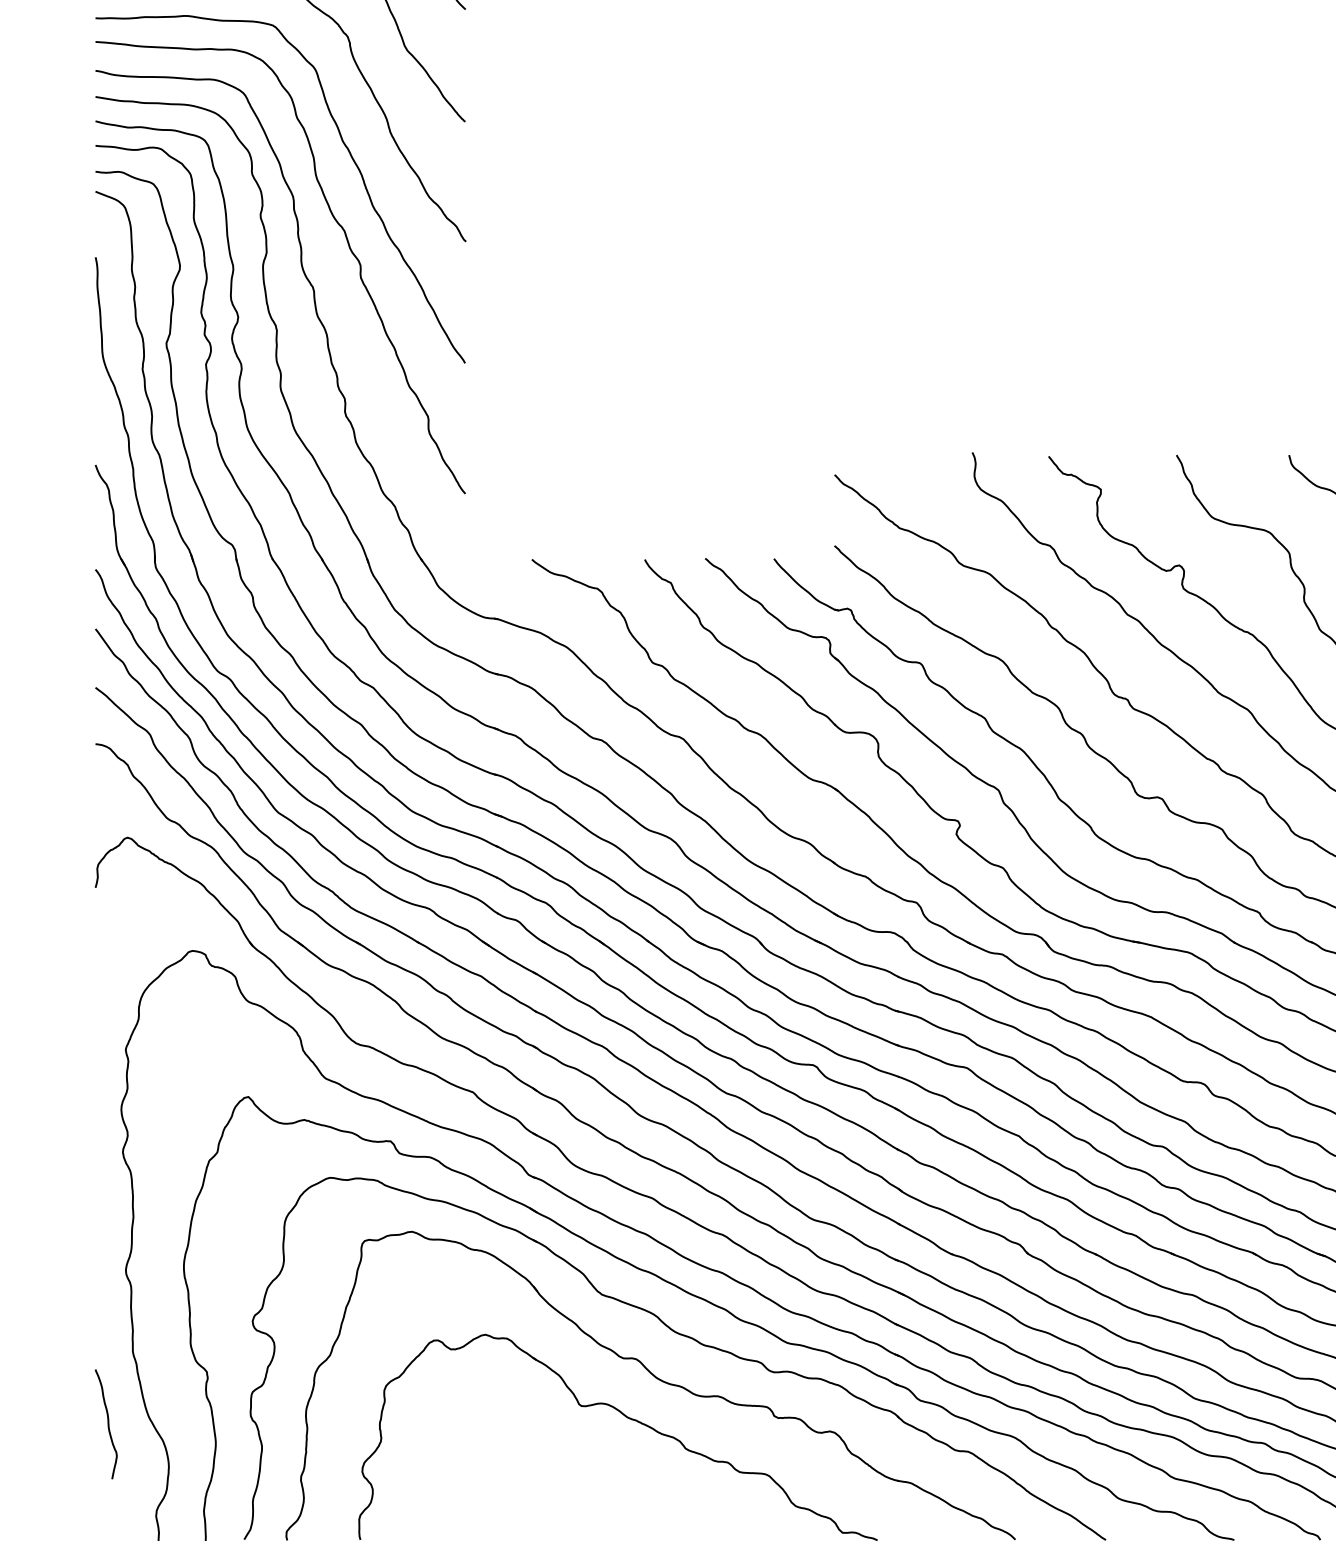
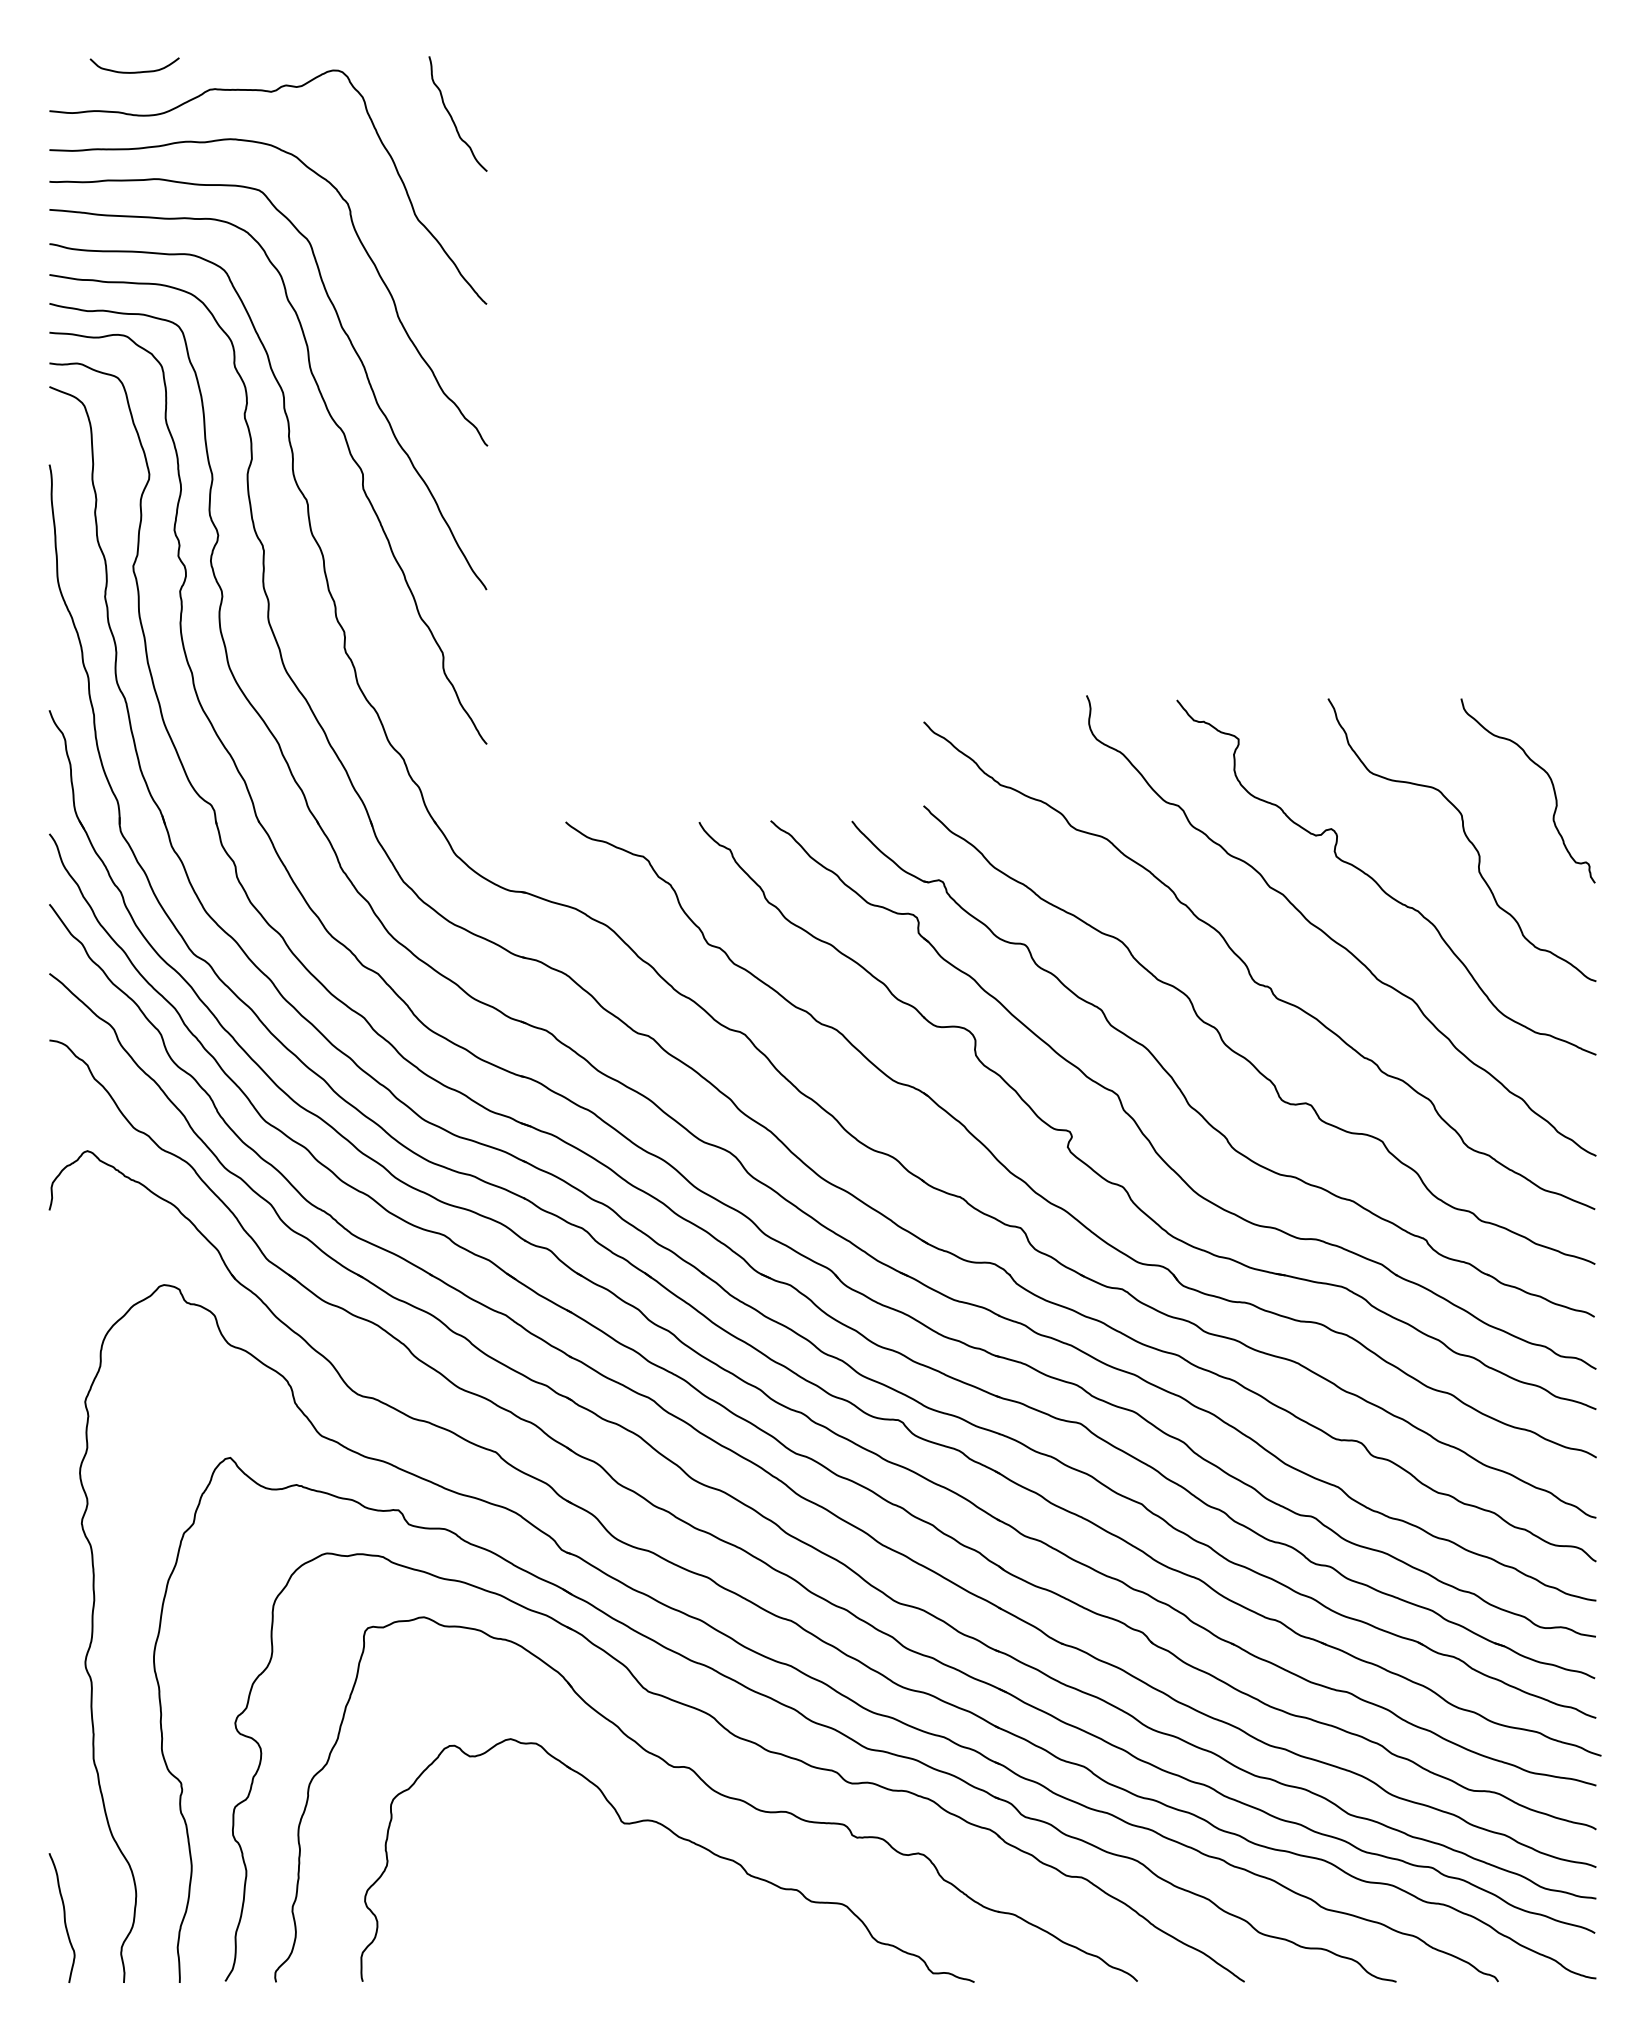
curve: (107, 1423) -> (63, 1917), moved

